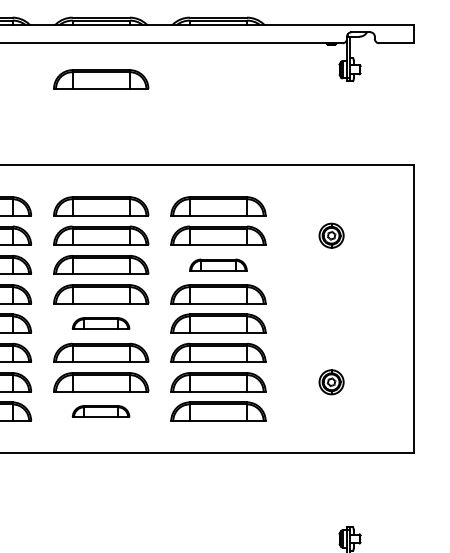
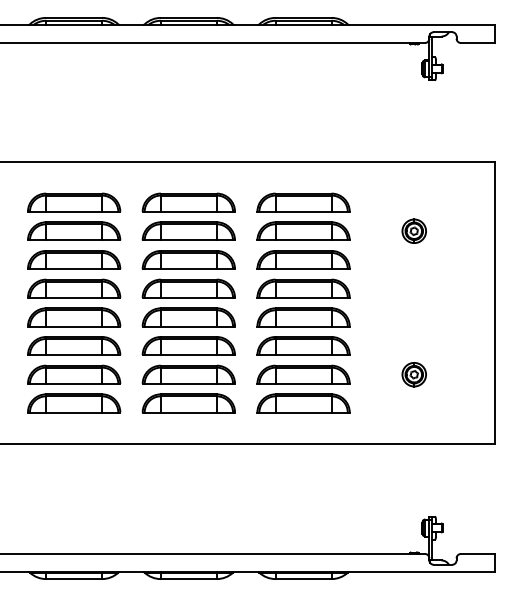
part: (100, 78) -> (188, 77), removed
part: (218, 264) -> (303, 259), size x1.67
part: (100, 323) -> (188, 317), size x1.67
part: (100, 411) -> (188, 403), size x1.67

